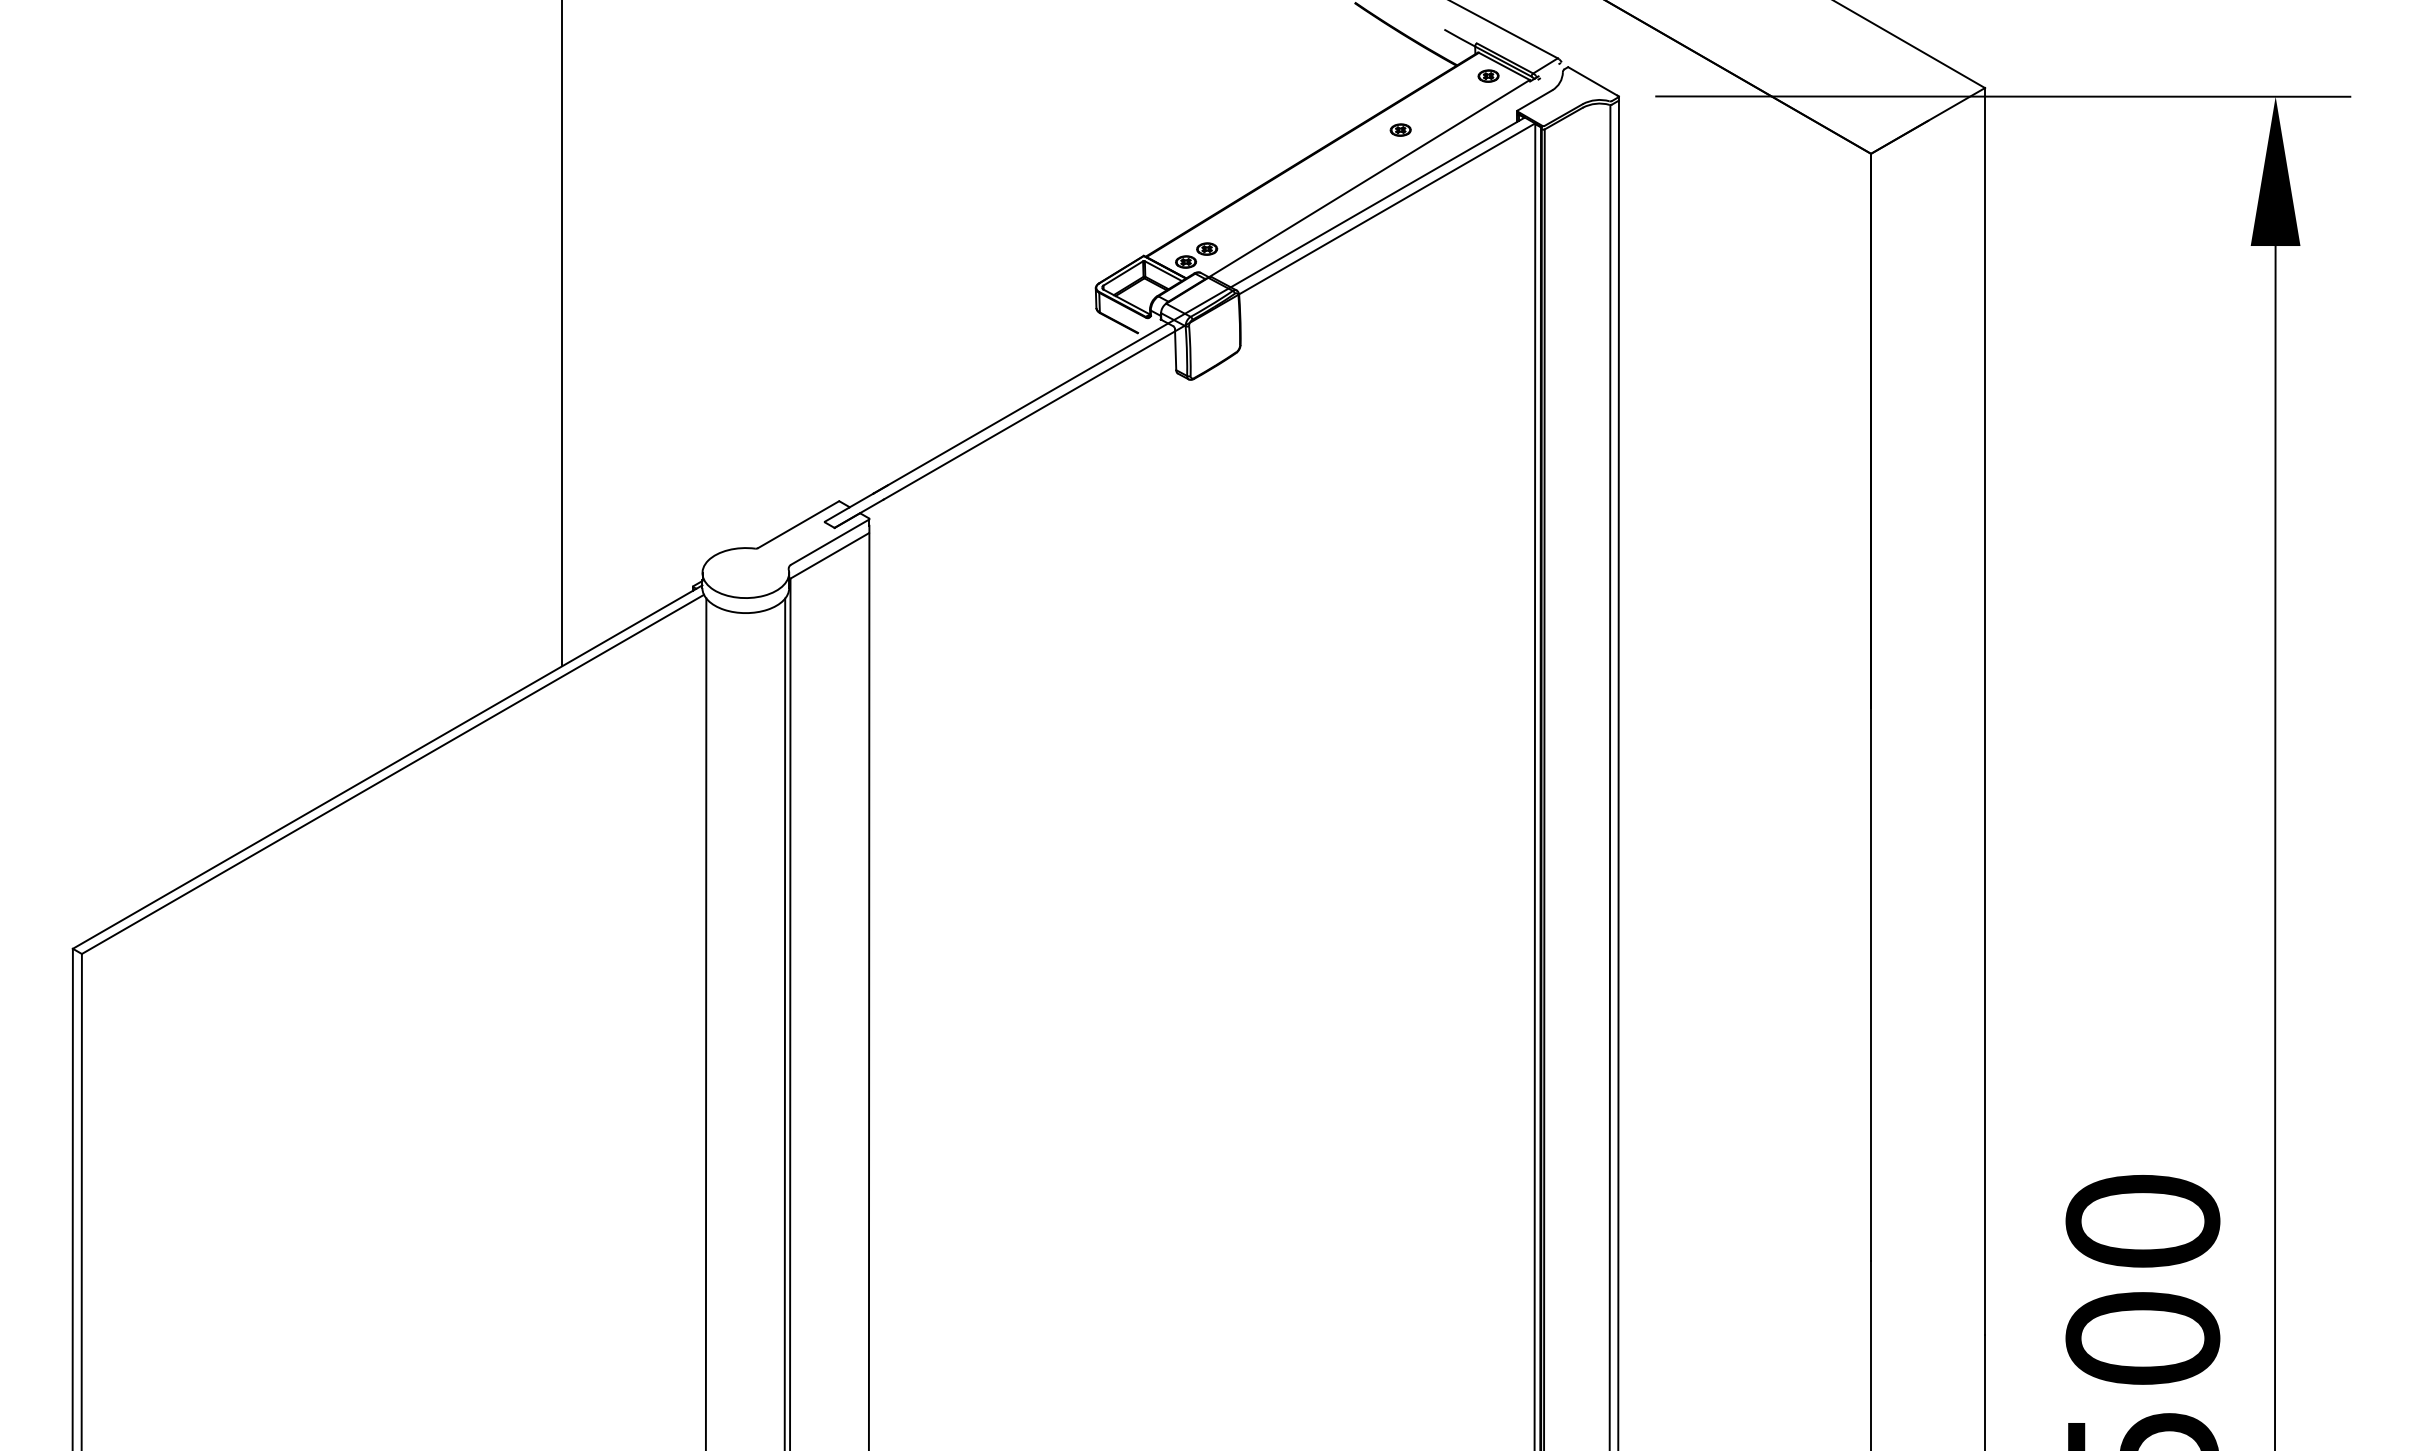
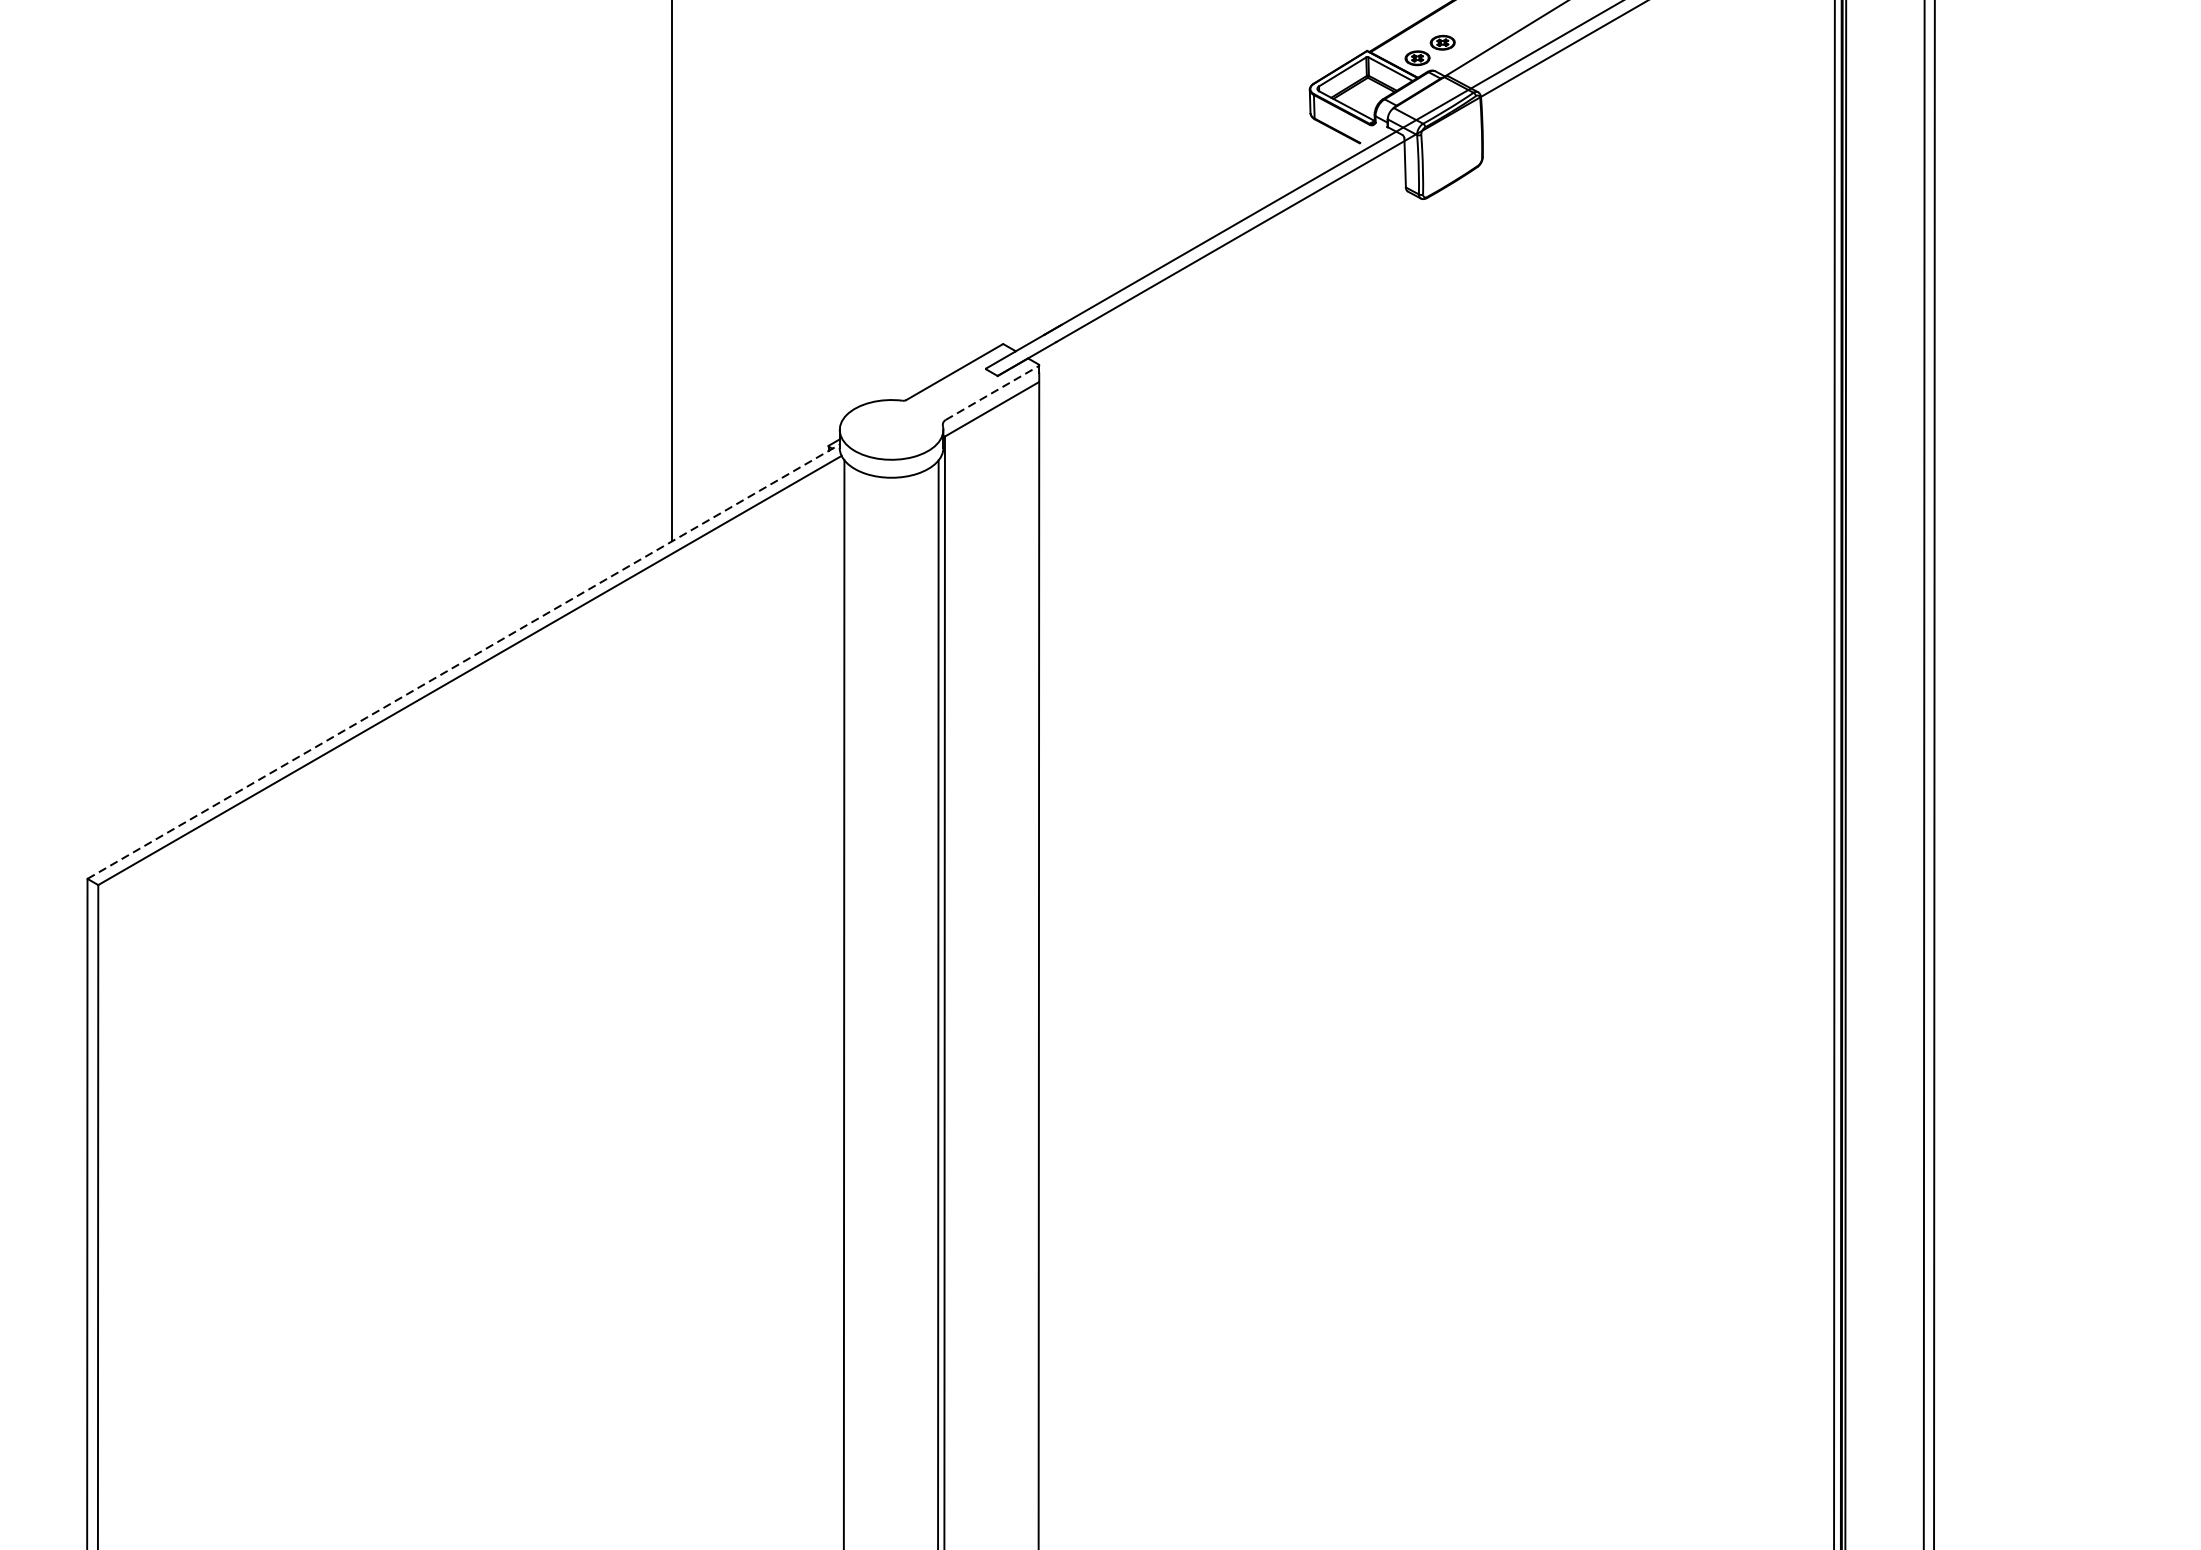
line: (830, 541) -> (992, 392), solid -> dashed
line: (388, 766) -> (464, 661), solid -> dashed

